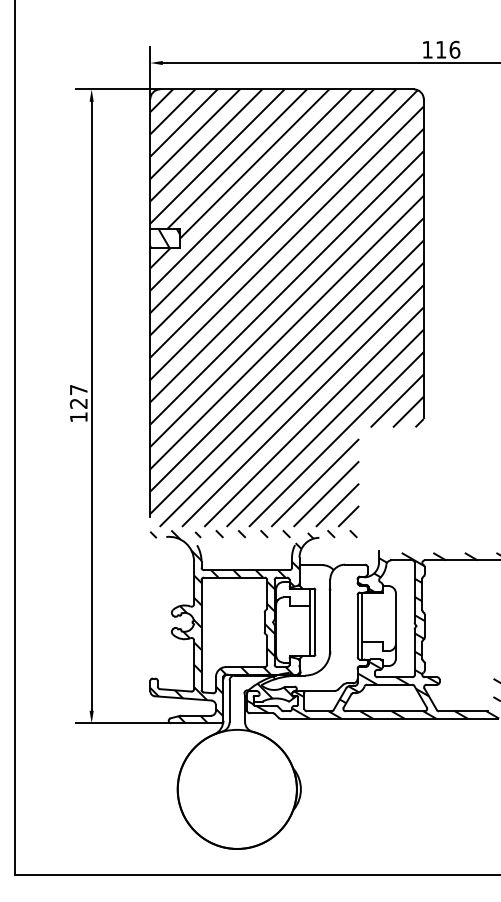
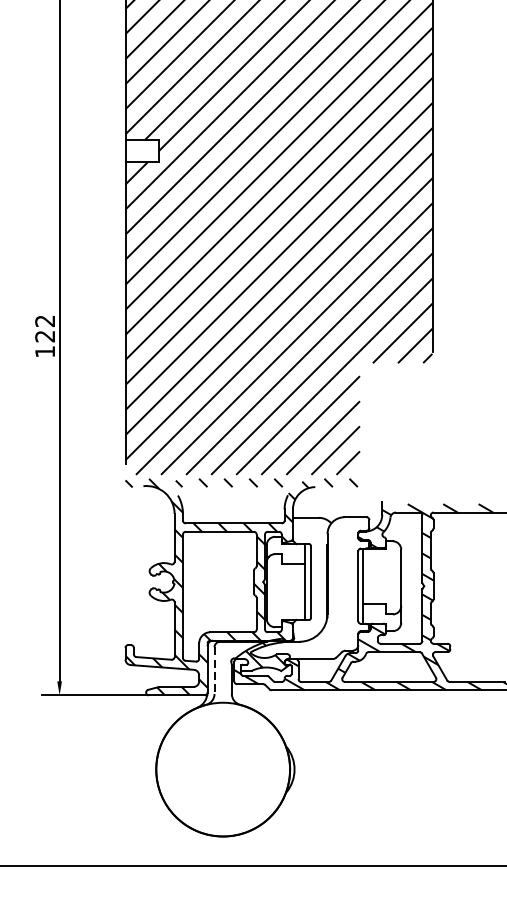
hatch: (165, 238) -> (142, 151), removed
text: (78, 390) -> (44, 321), 127 -> 122
line: (229, 701) -> (214, 670), solid -> dashed

